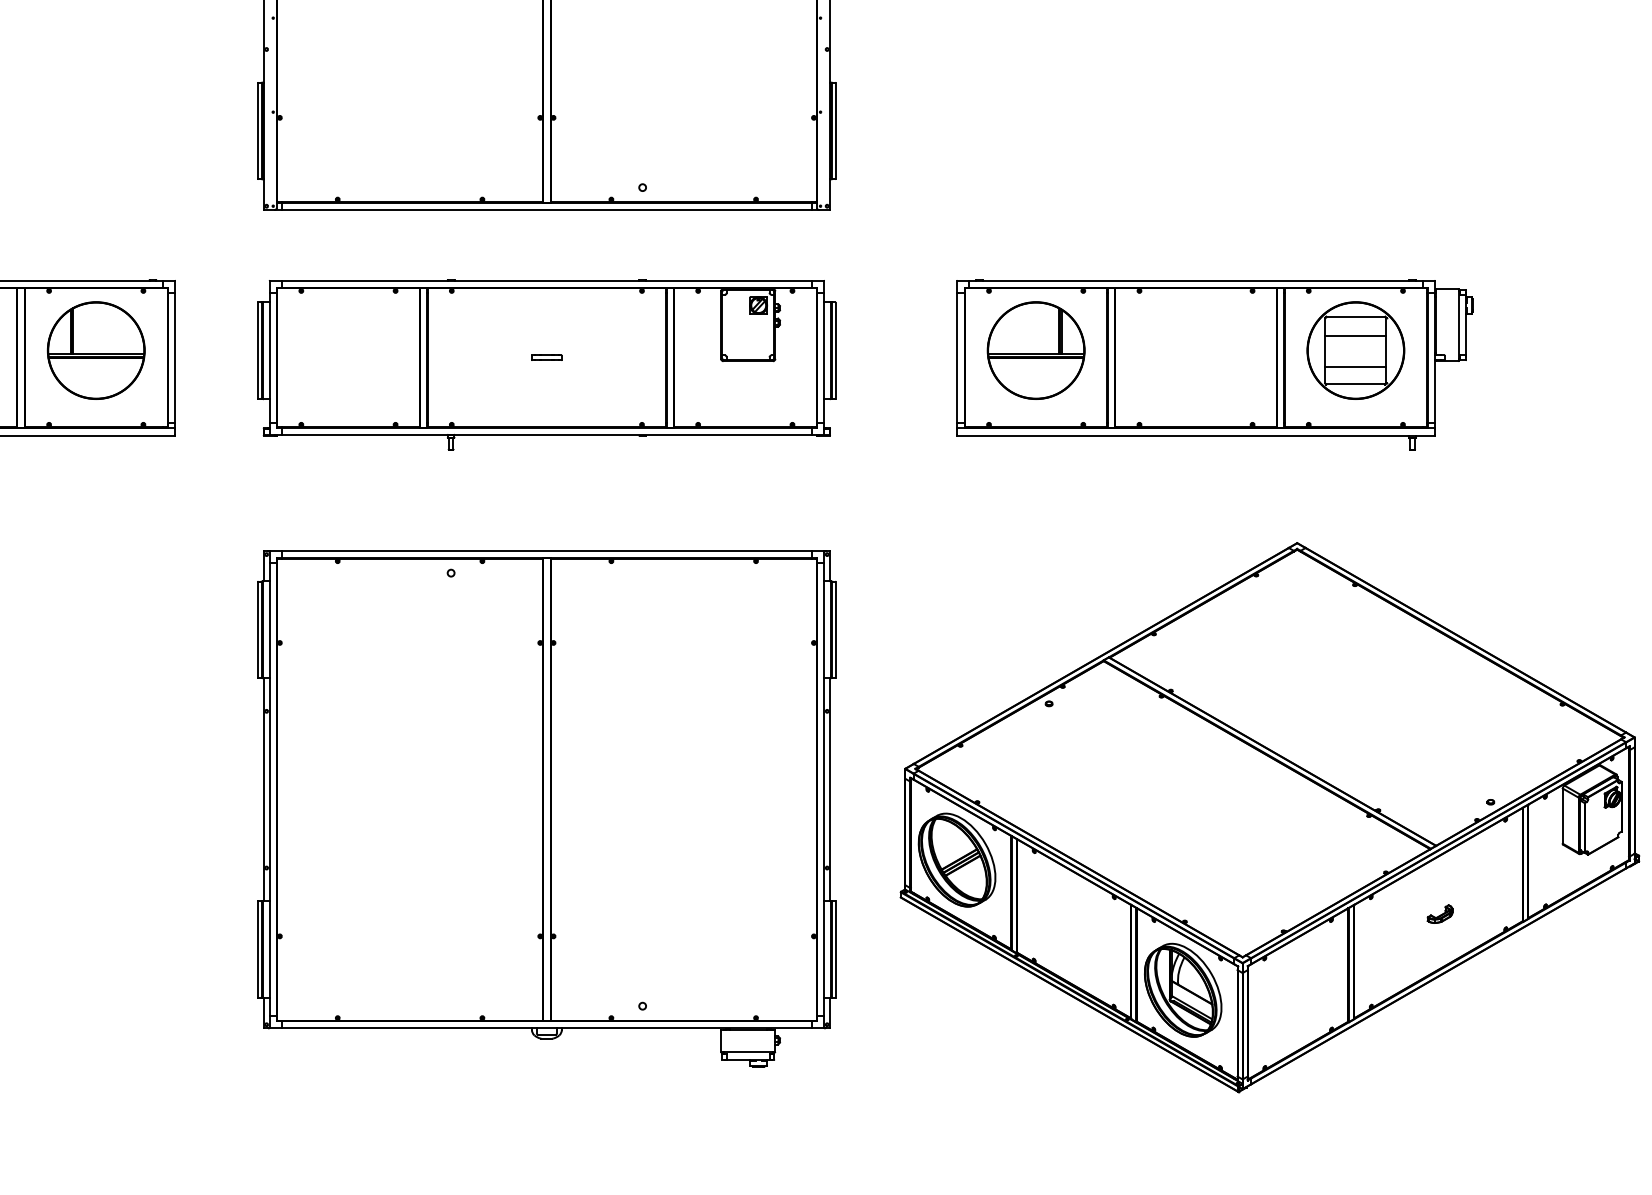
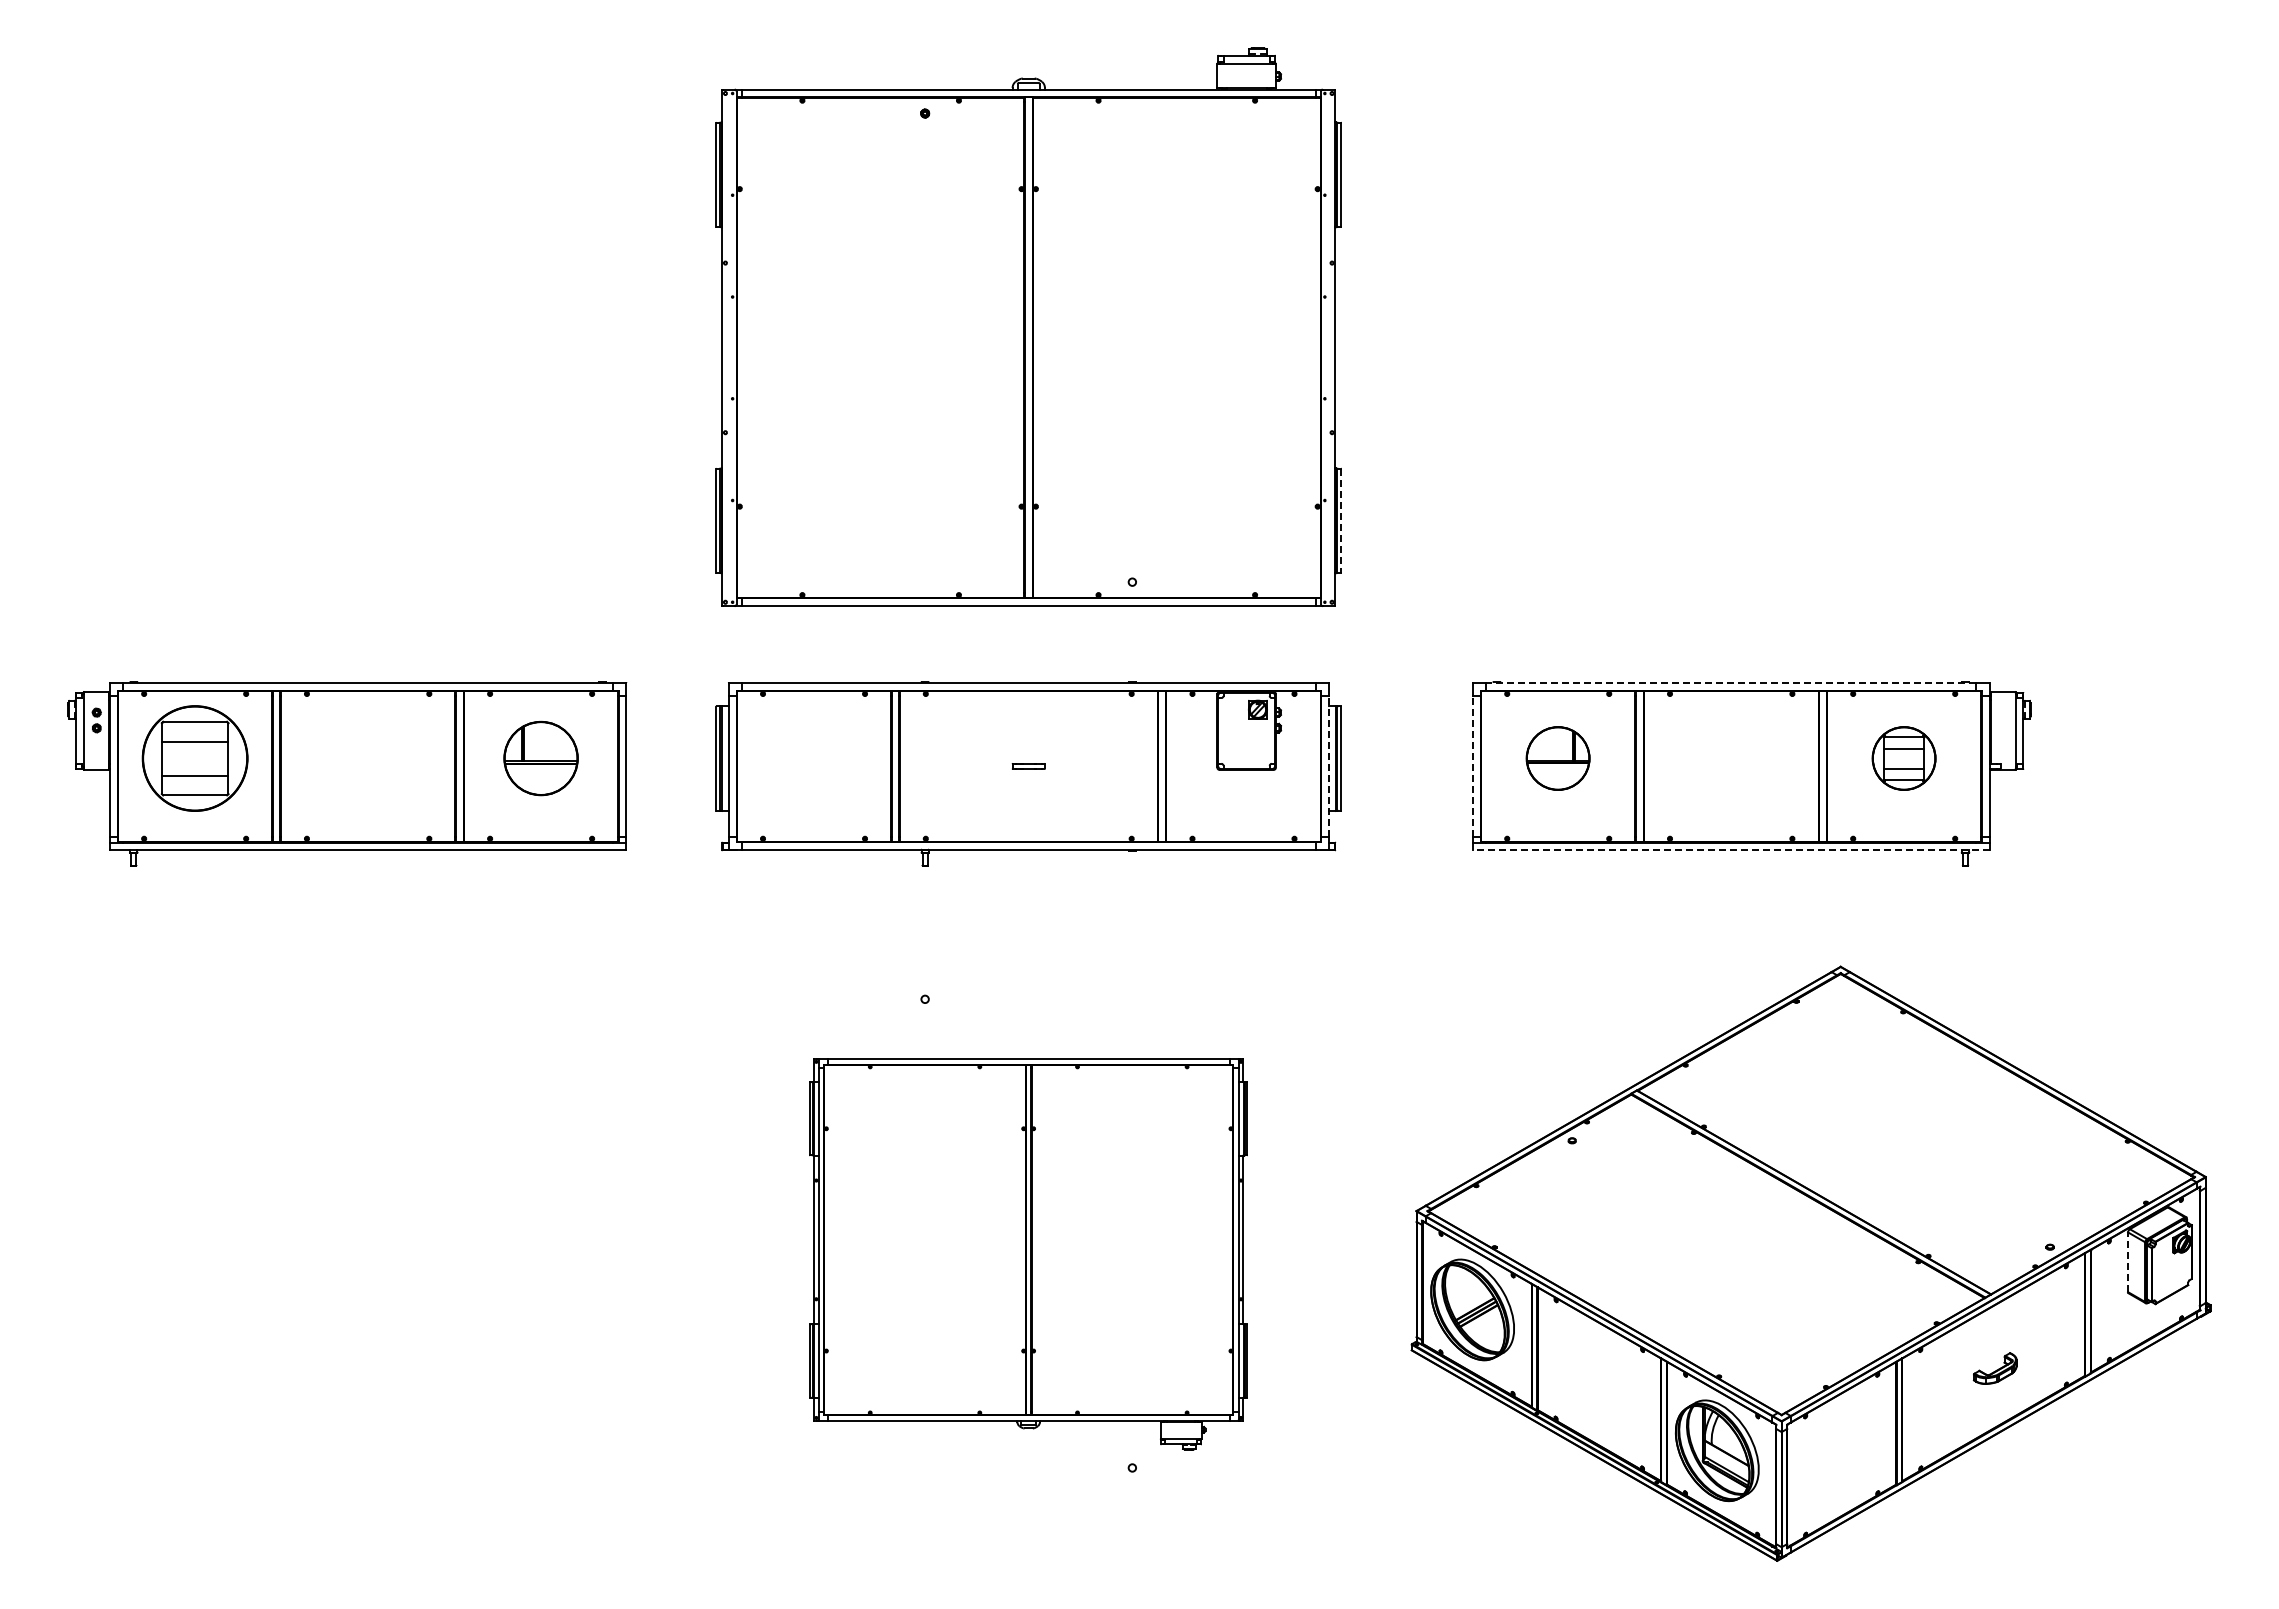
line: (835, 131) -> (1341, 521), solid -> dashed
line: (1195, 280) -> (1730, 682), solid -> dashed
part: (95, 350) -> (540, 758), size x0.7
part: (1035, 350) -> (1557, 758), size x0.6
part: (1355, 350) -> (1903, 758), size x0.6
line: (823, 357) -> (1328, 765), solid -> dashed
line: (956, 357) -> (1472, 765), solid -> dashed
line: (1195, 435) -> (1730, 850), solid -> dashed
part: (546, 808) -> (1028, 1254), size x0.7
line: (1563, 816) -> (2128, 1262), solid -> dashed
part: (1440, 913) -> (1995, 1367), size x1.6

